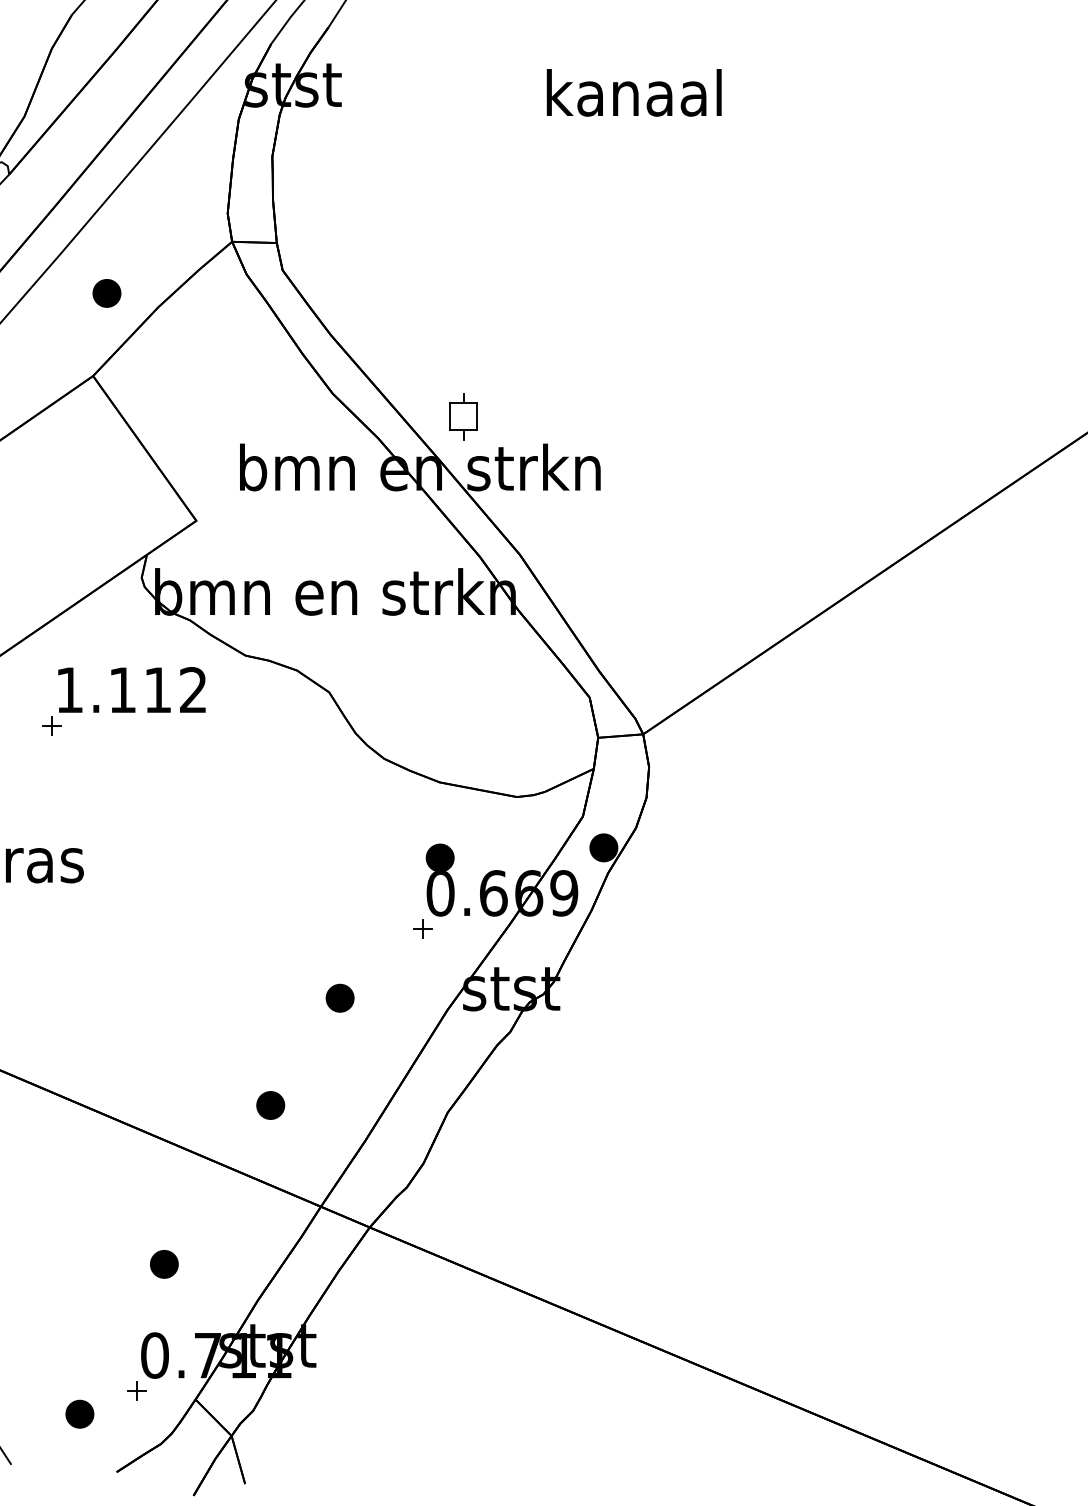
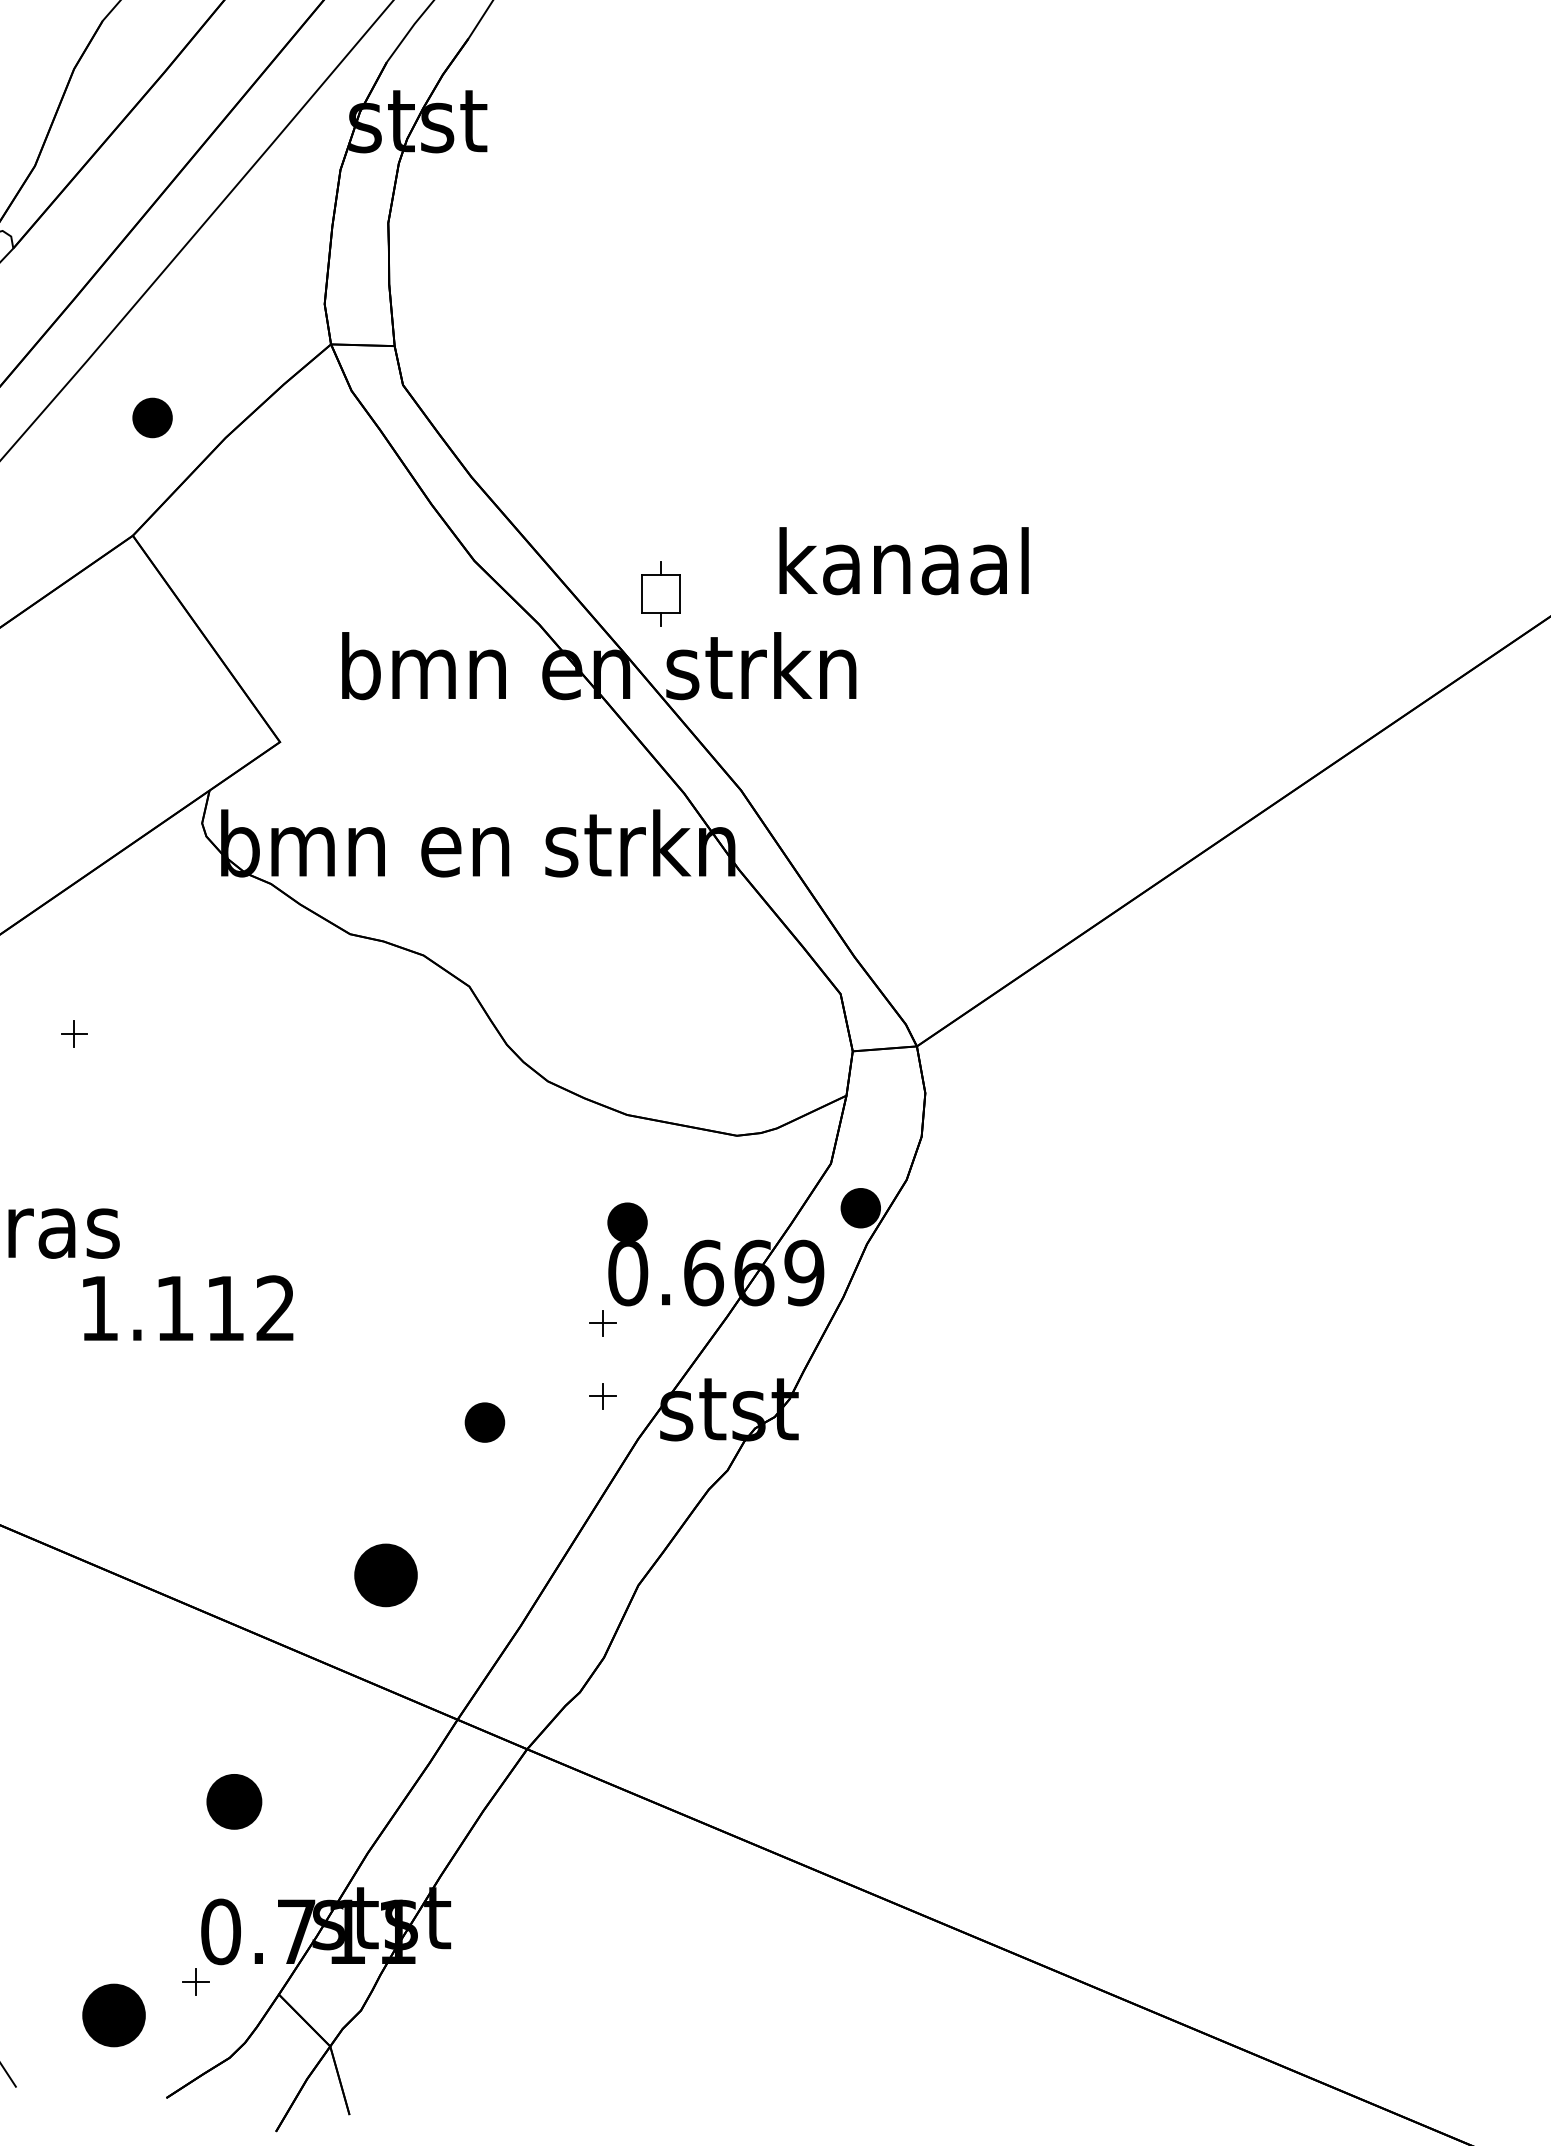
text: (633, 93) -> (903, 561), moved
text: (132, 689) -> (188, 1307), moved
part: (422, 979) -> (602, 1396), added
part: (270, 1105) -> (385, 1575), size x1.6
part: (164, 1264) -> (234, 1801), size x1.4
part: (79, 1414) -> (113, 2015), size x1.6

